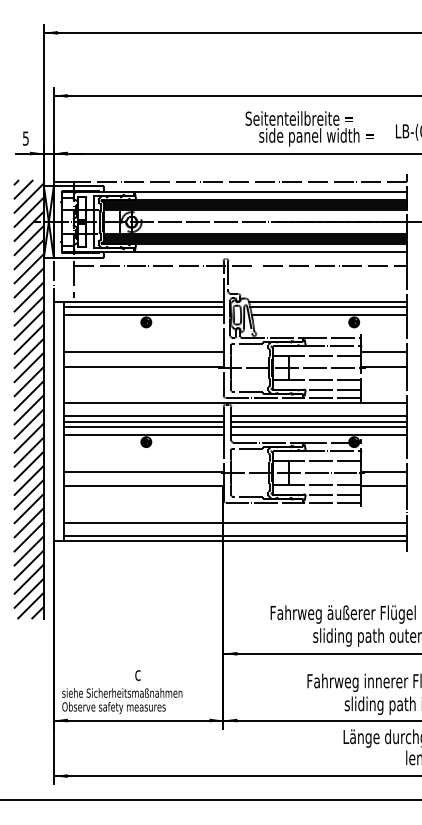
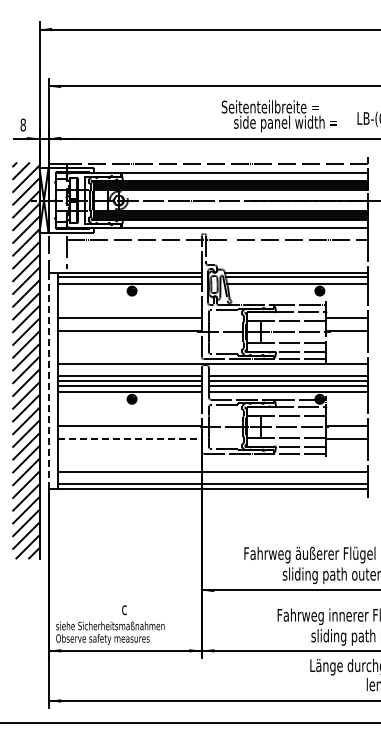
text: (25, 137) -> (22, 124), 5 -> 8
line: (53, 422) -> (48, 381), solid -> dashed
line: (144, 486) -> (130, 439), solid -> dashed

